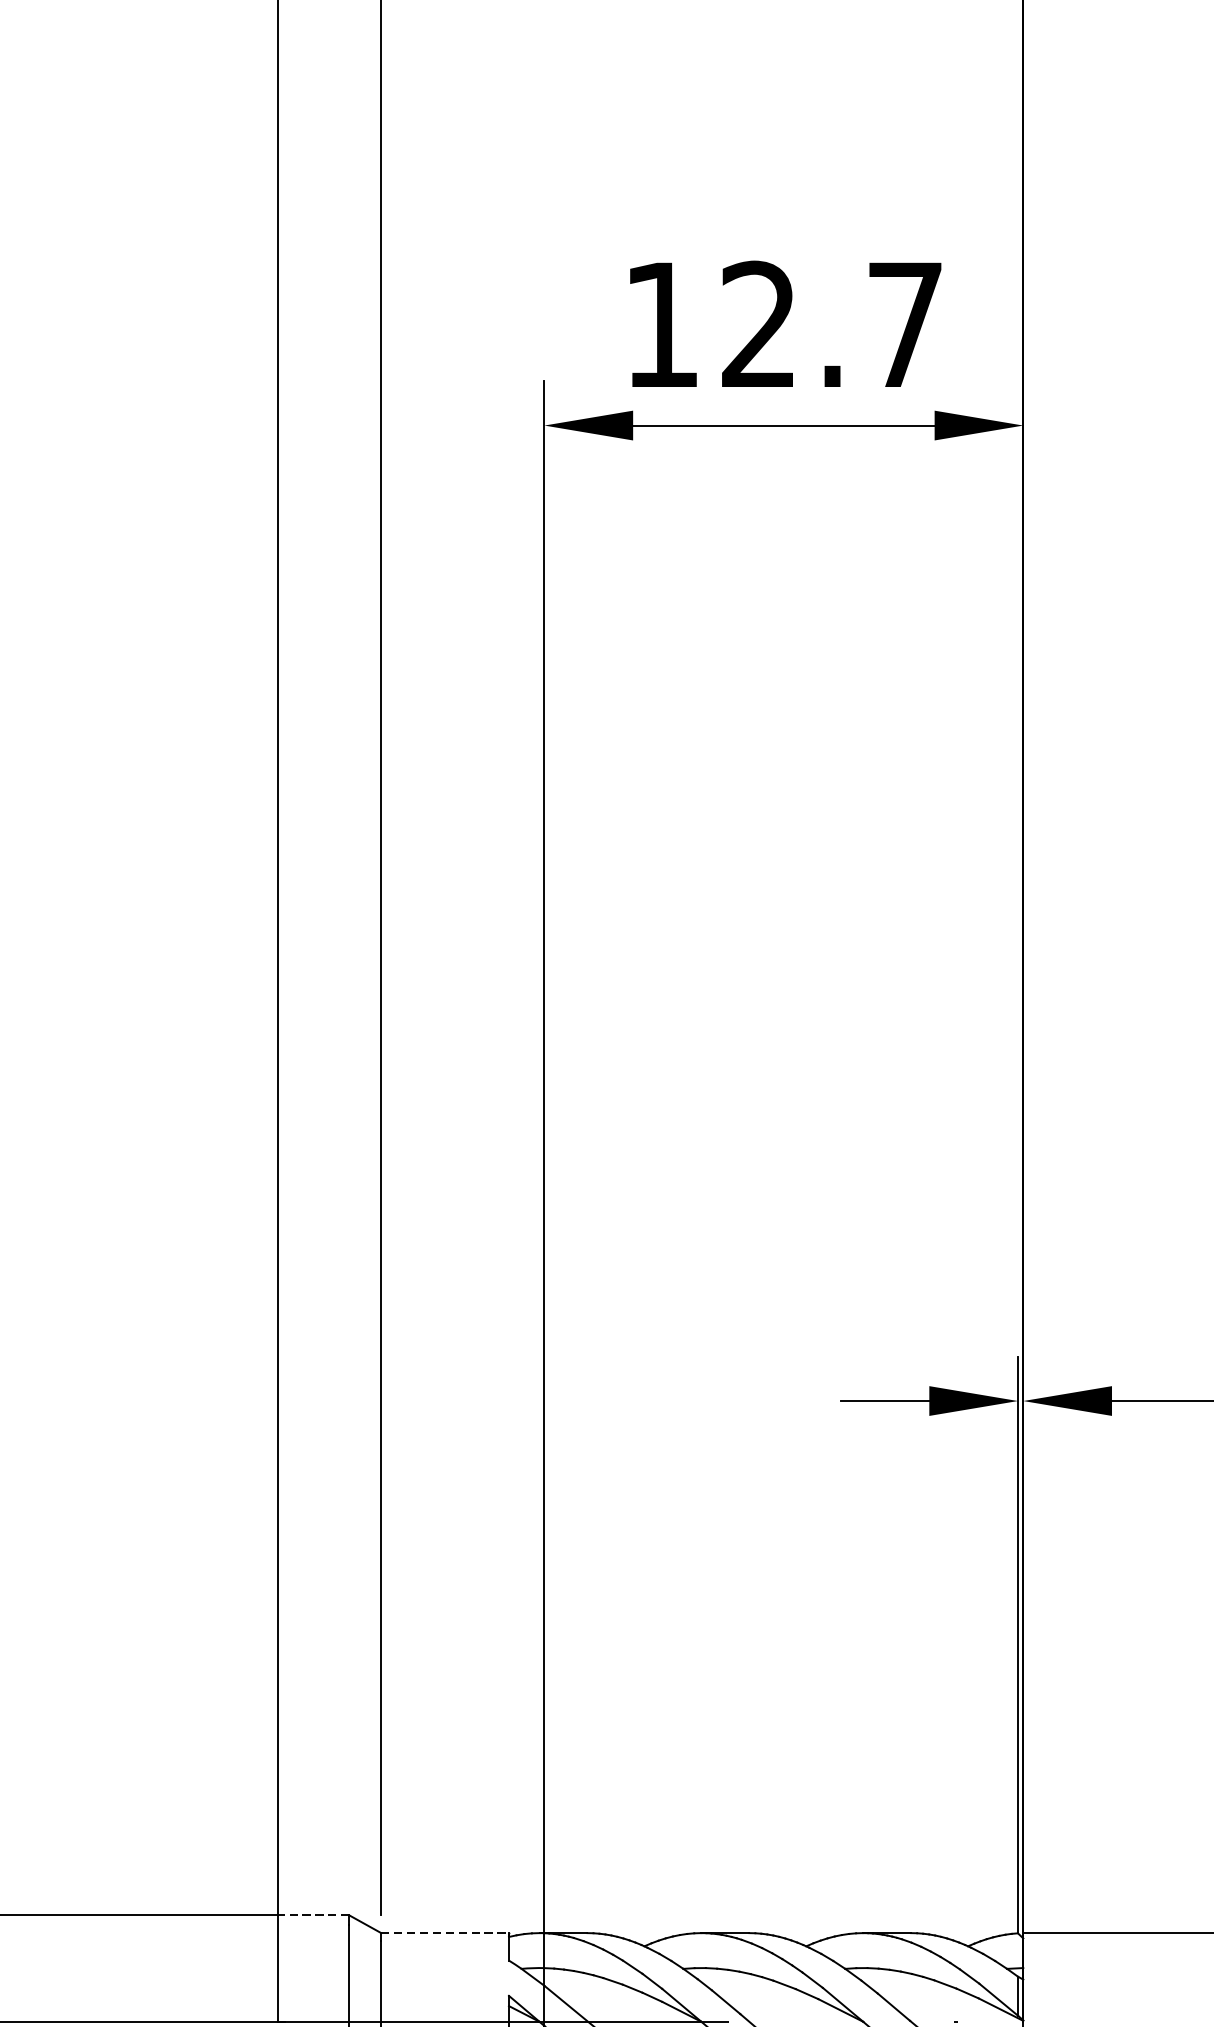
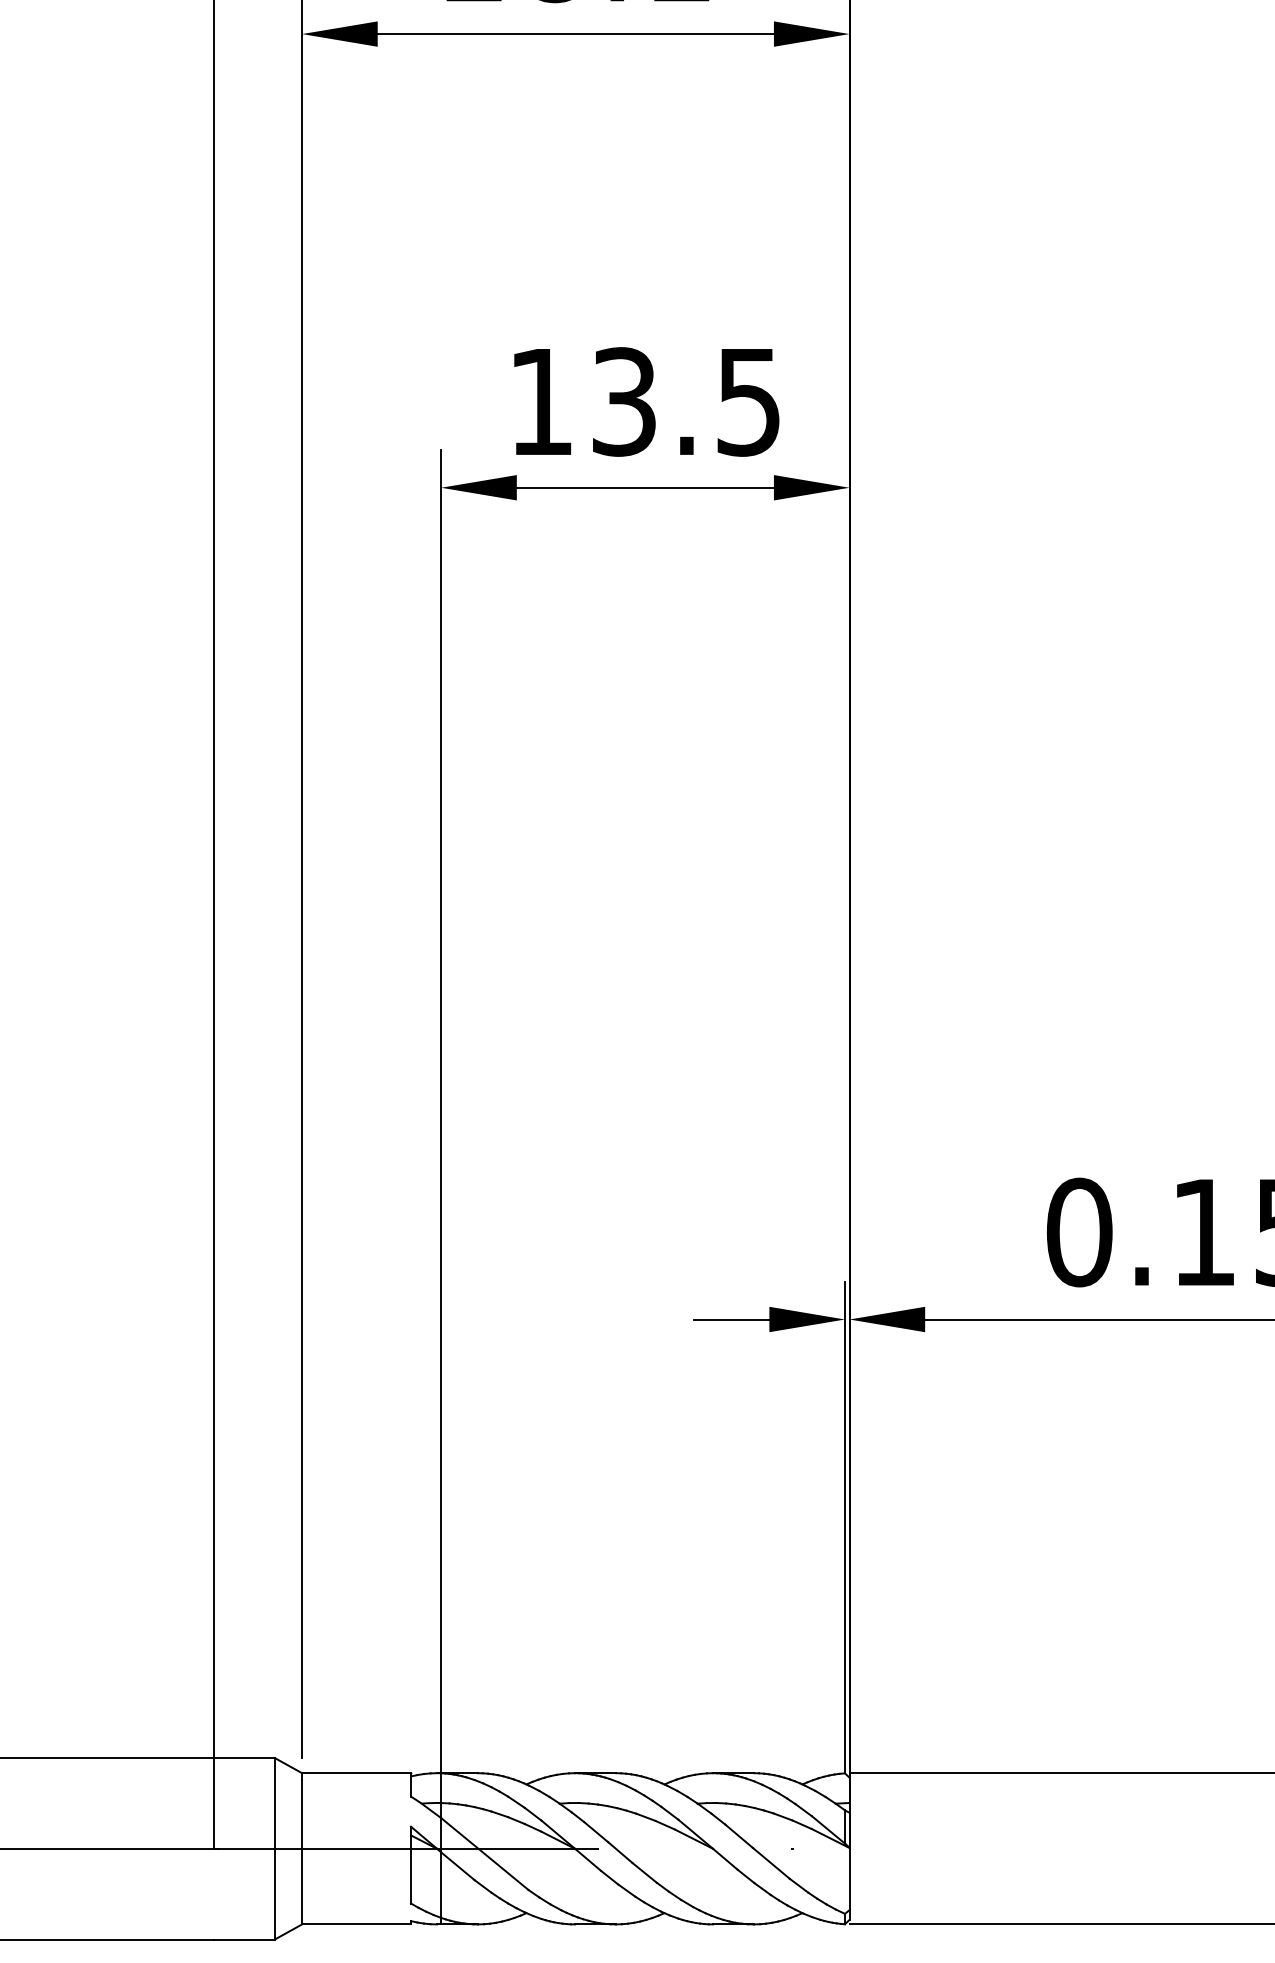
text: (830, 324) -> (685, 401), 12.7 -> 13.5
line: (313, 1915) -> (244, 1758), dashed -> solid
line: (446, 1933) -> (357, 1773), dashed -> solid

